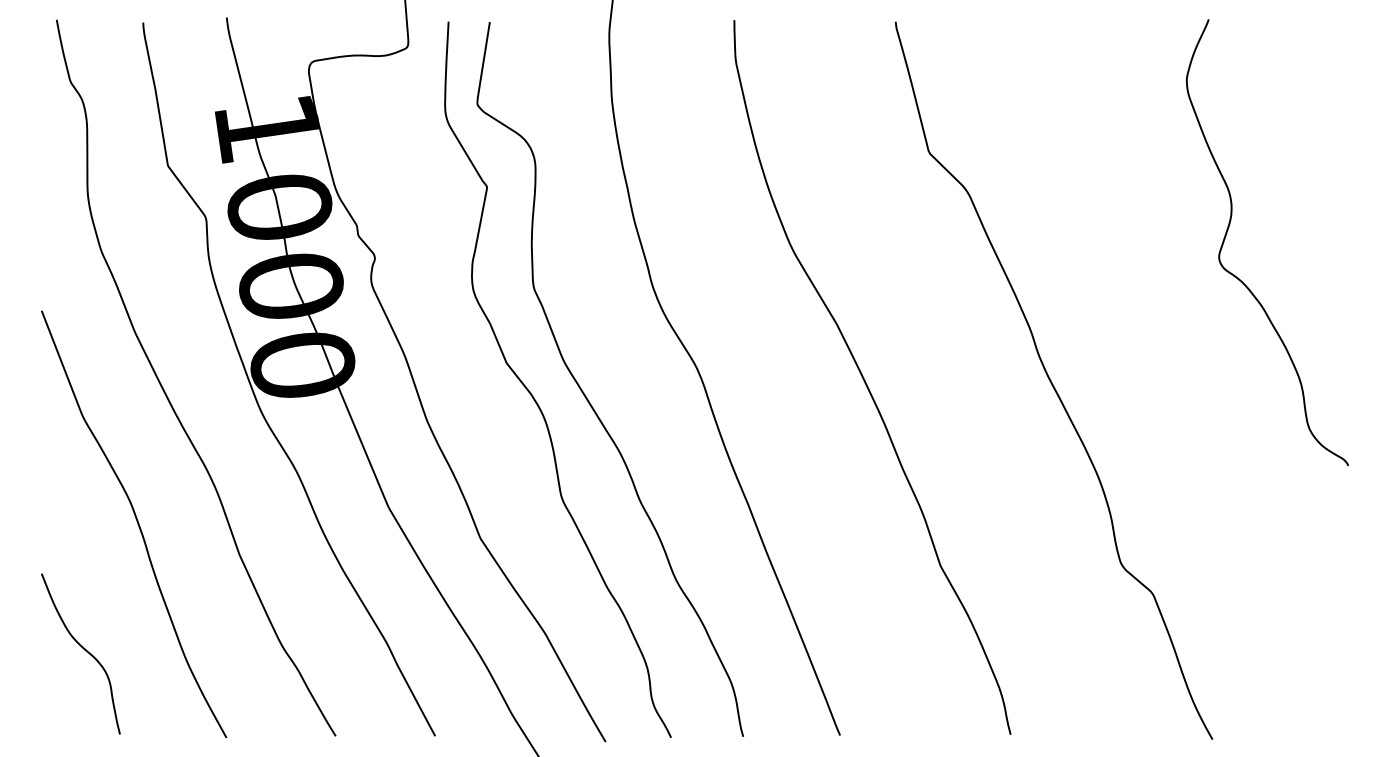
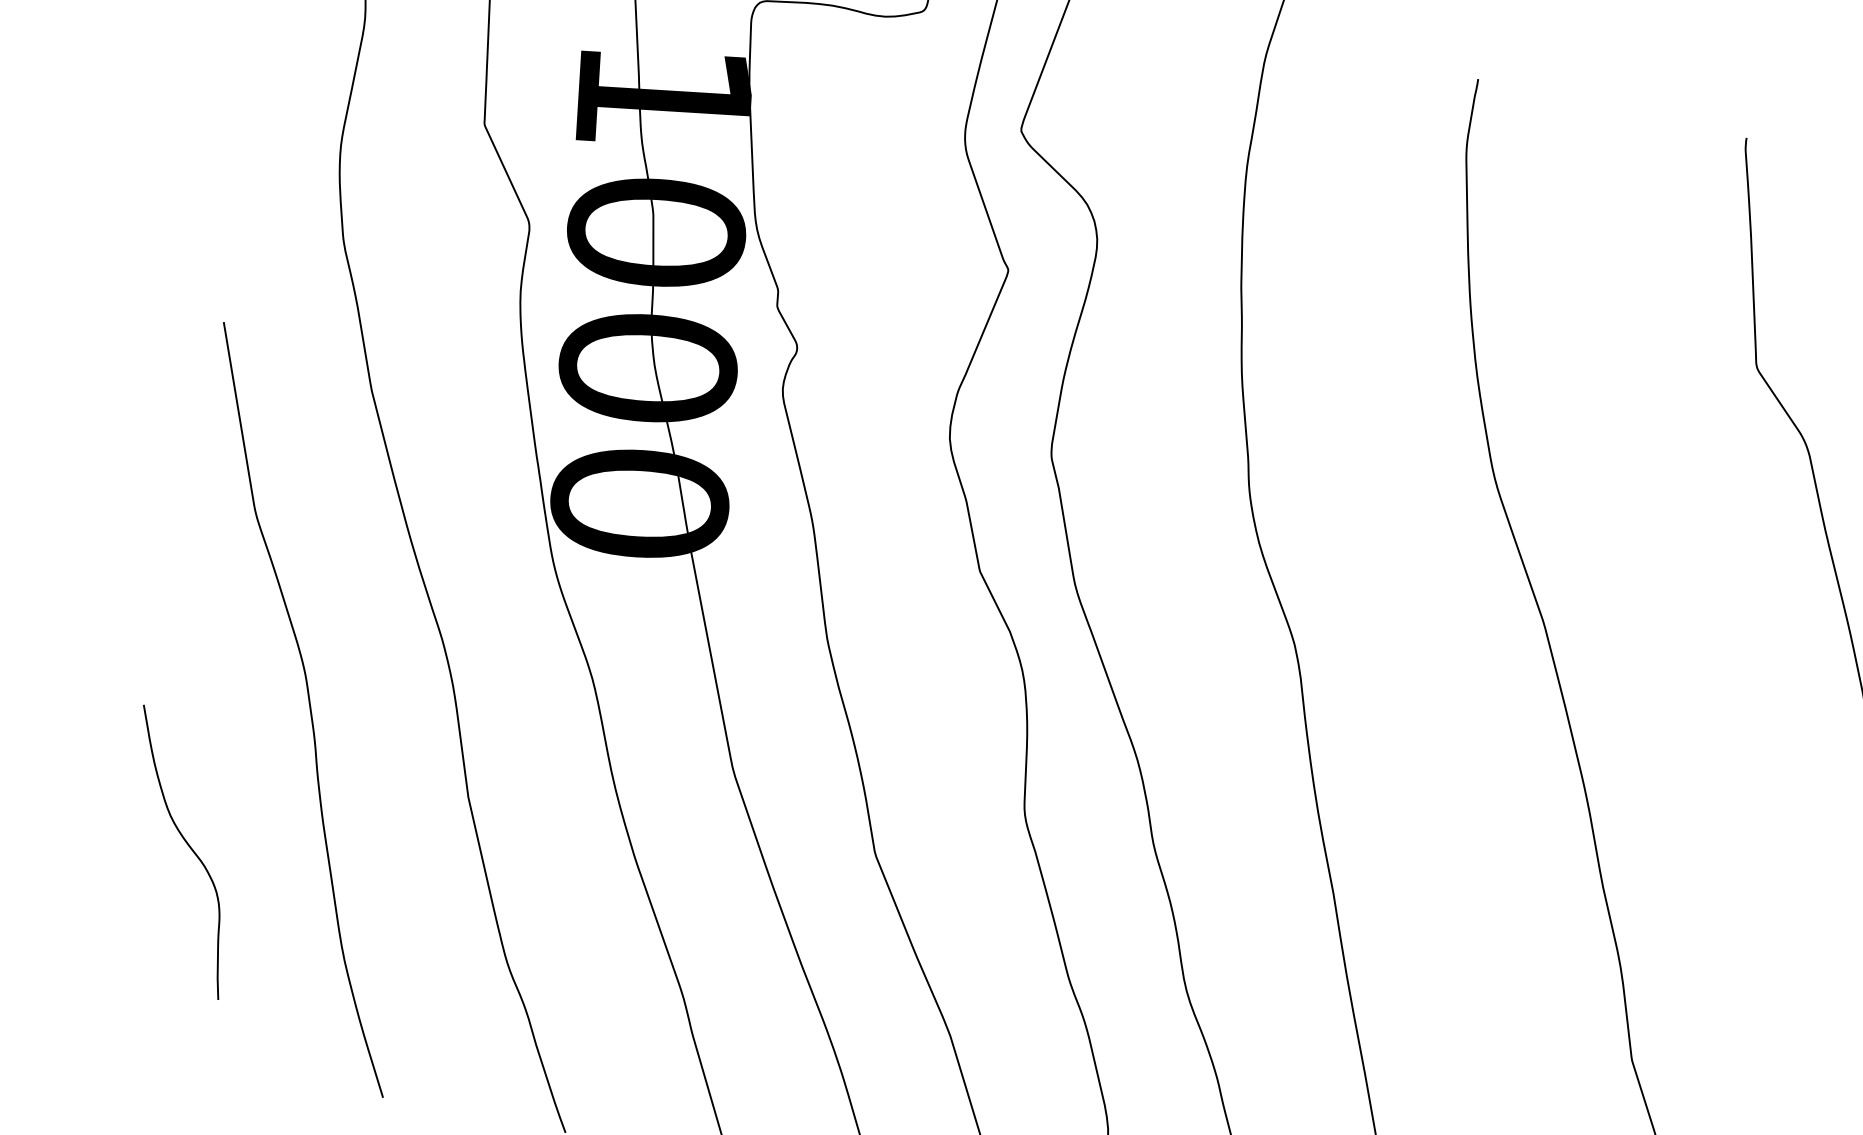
curve: (83, 649) -> (187, 845), moved

